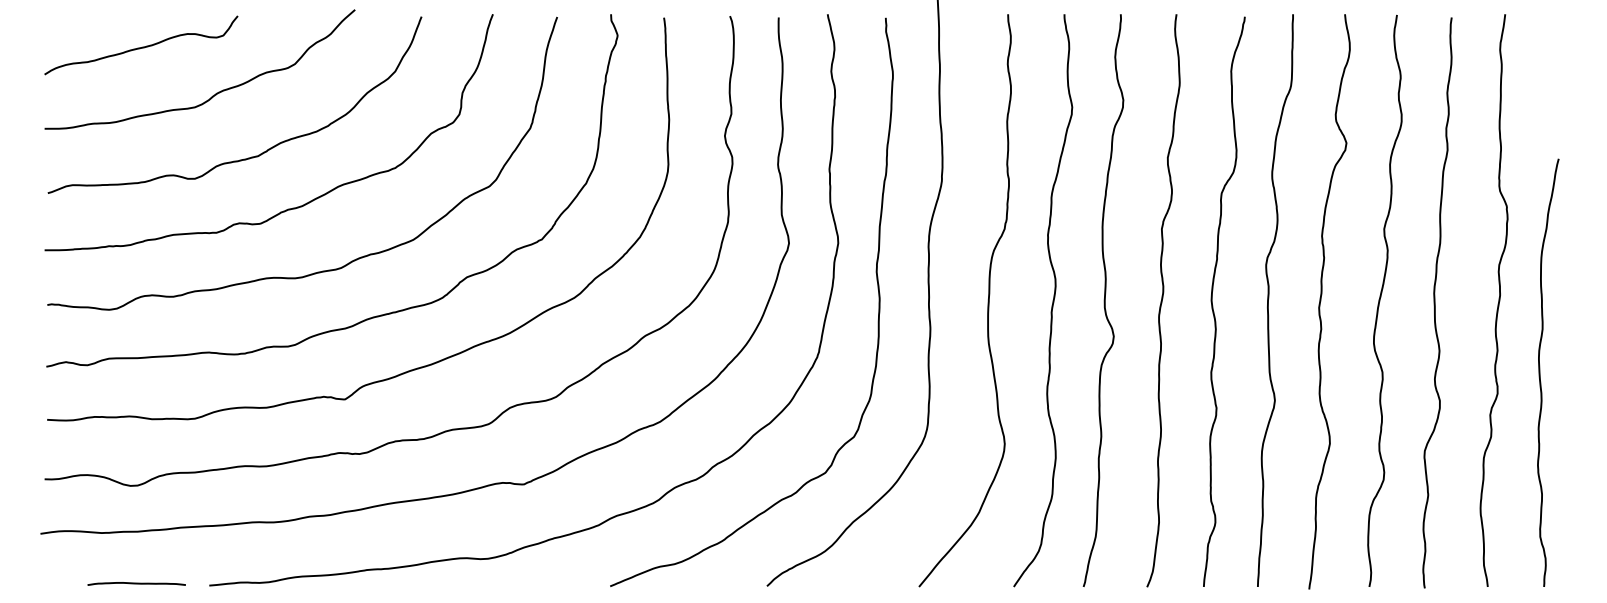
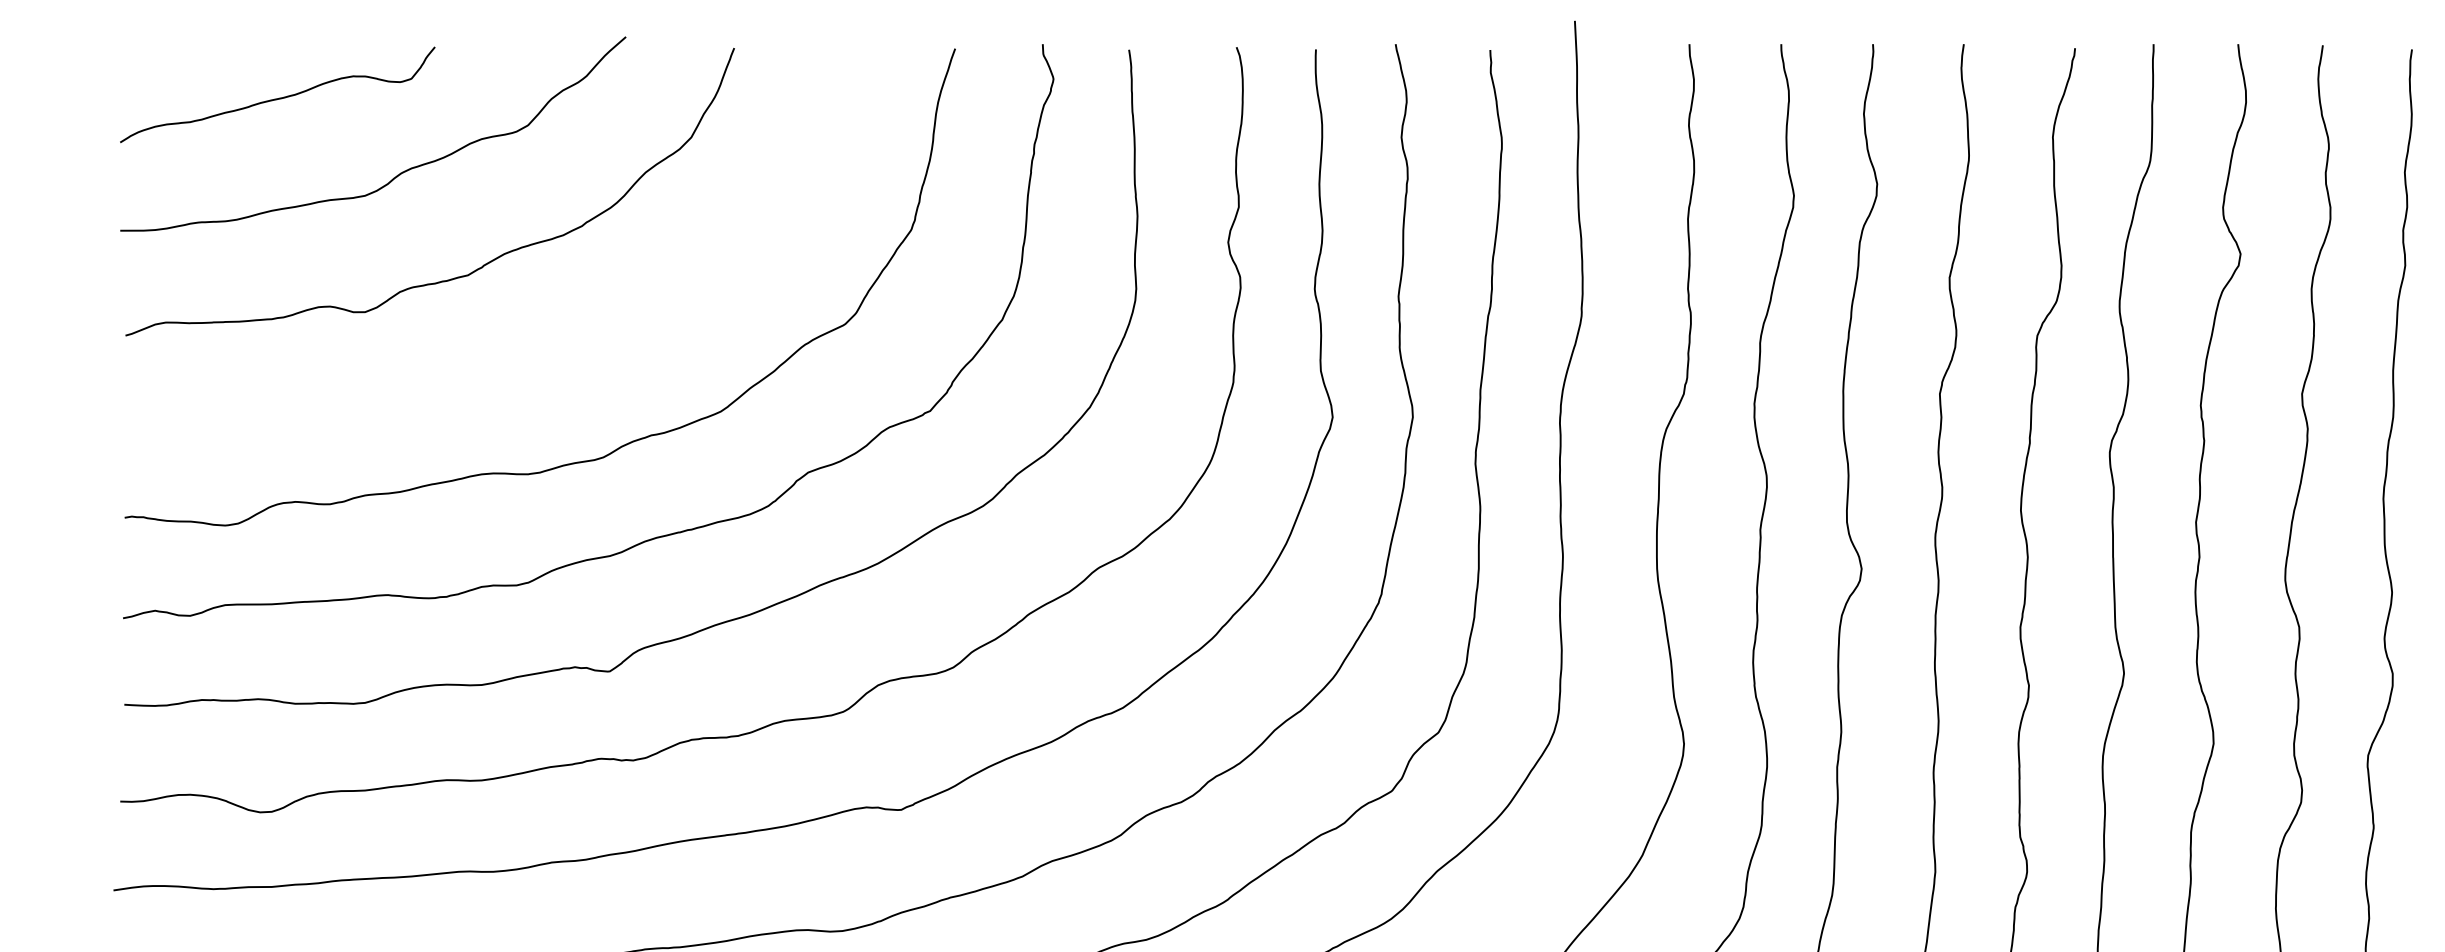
curve: (288, 208) -> (517, 360), removed

